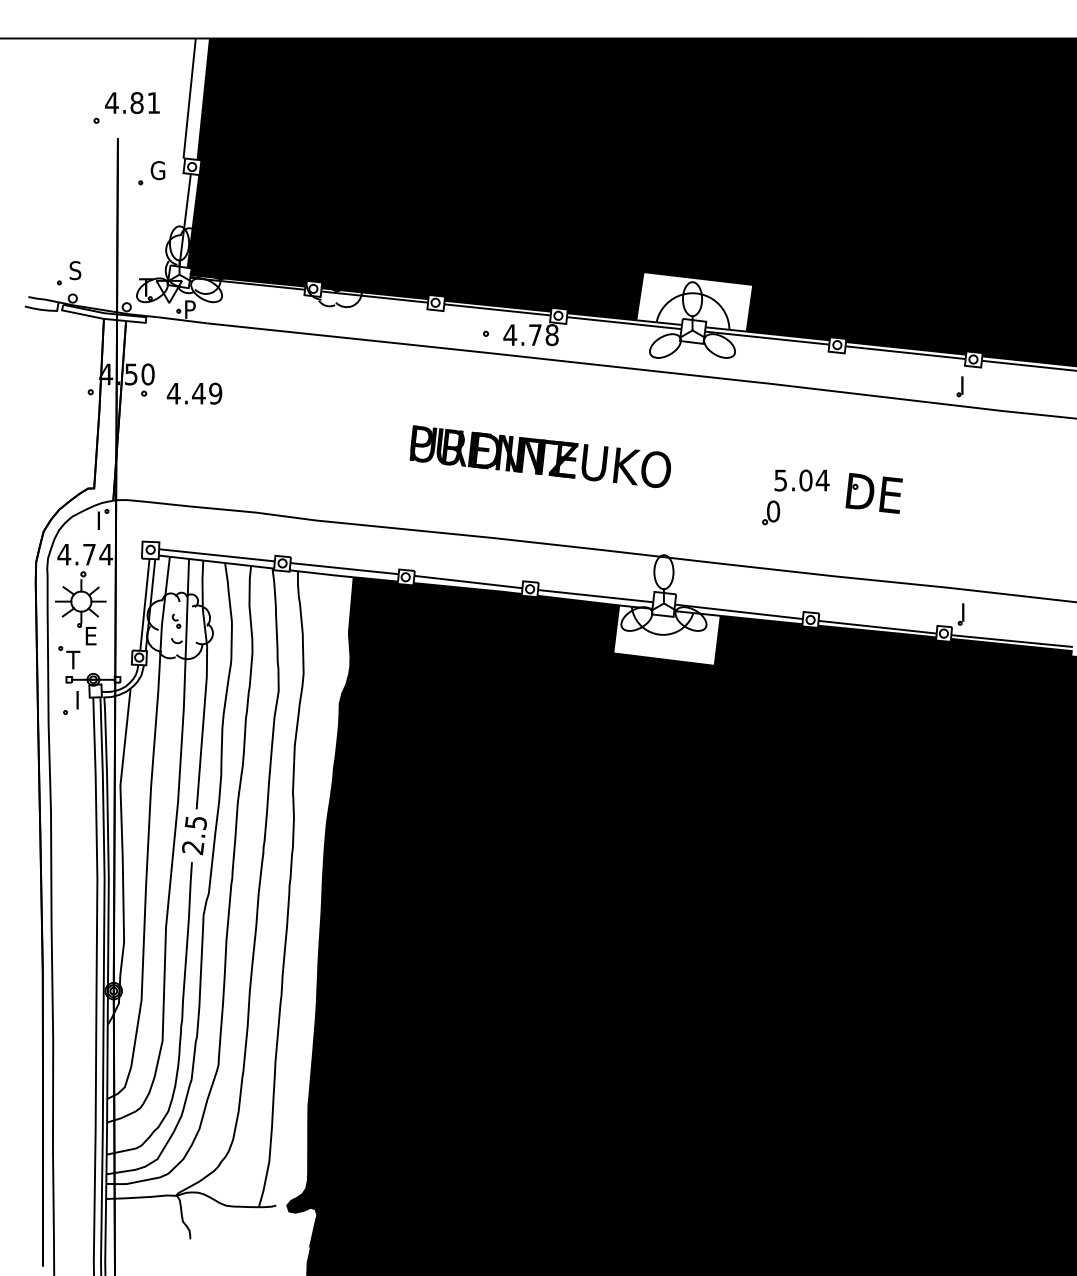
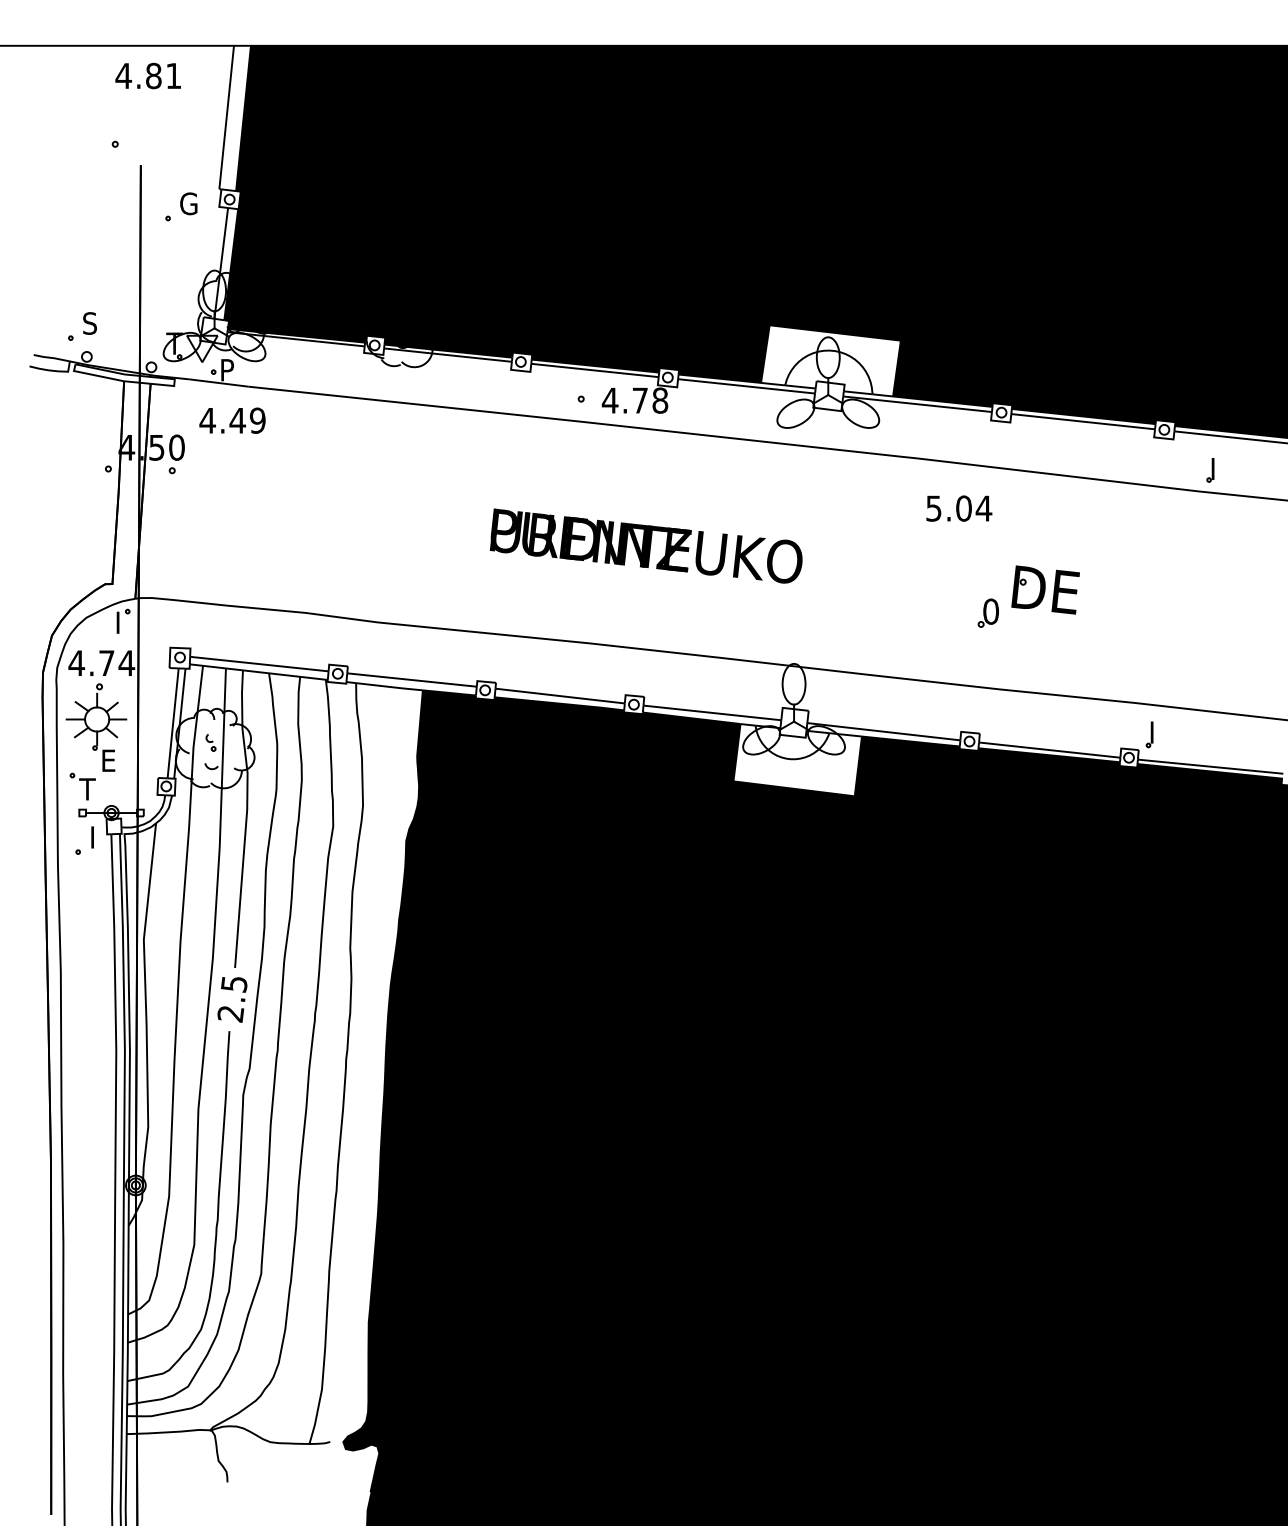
text: (131, 102) -> (147, 75), moved
part: (960, 386) -> (1210, 470), moved
text: (194, 393) -> (232, 420), moved
text: (802, 480) -> (959, 508), moved
part: (770, 512) -> (987, 612), moved

